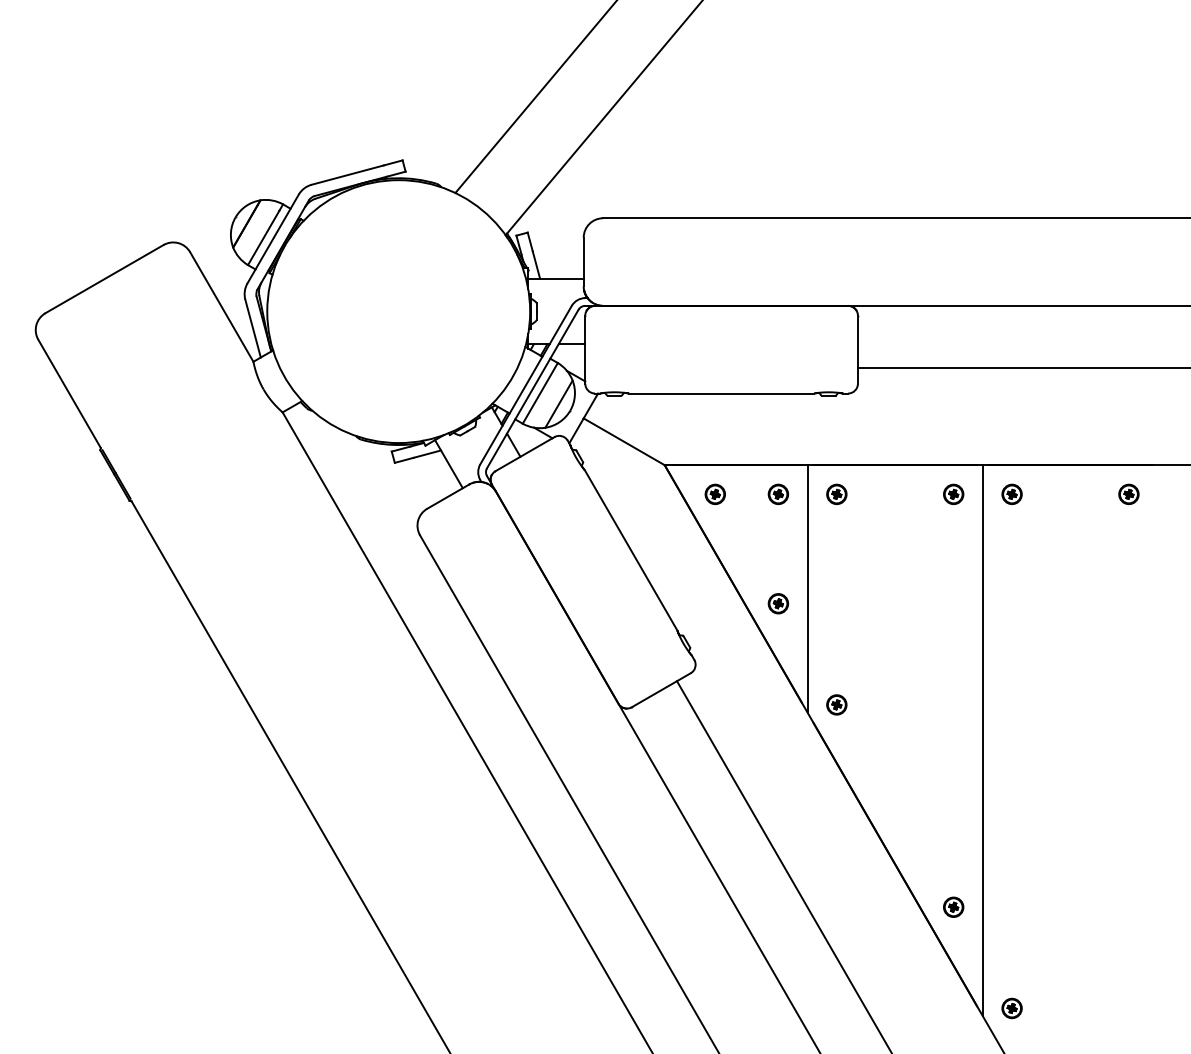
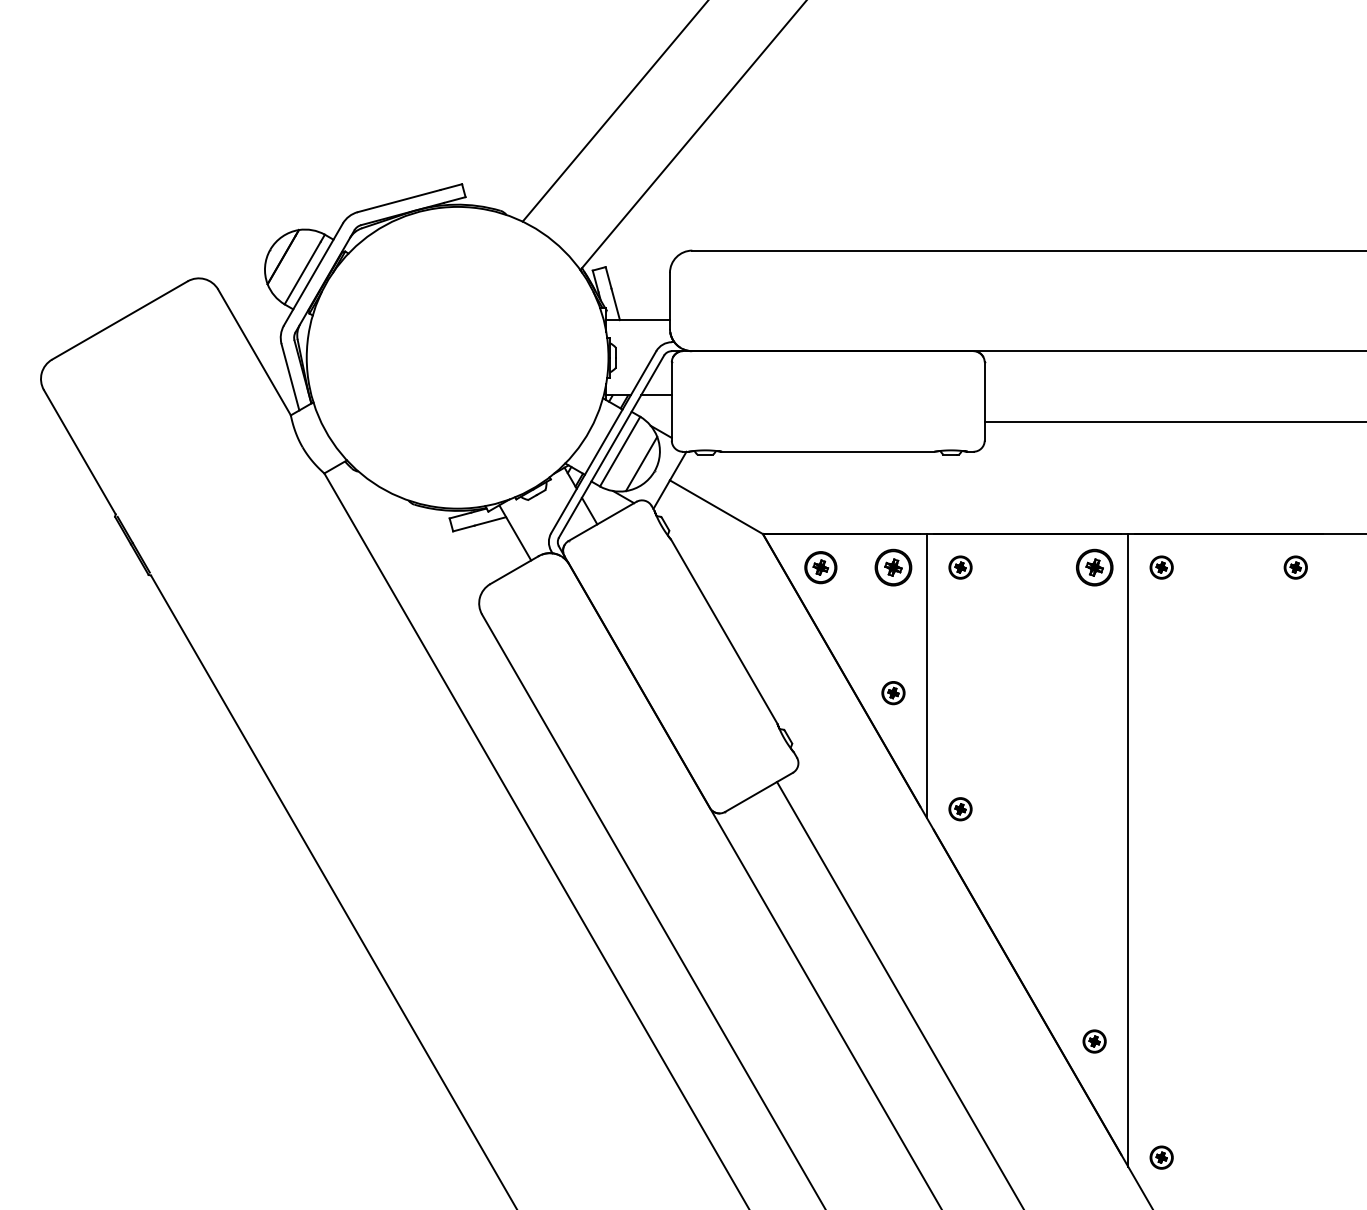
part: (715, 494) -> (821, 567), size x1.4
part: (778, 494) -> (893, 567), size x1.6
part: (953, 494) -> (1094, 567), size x1.6

